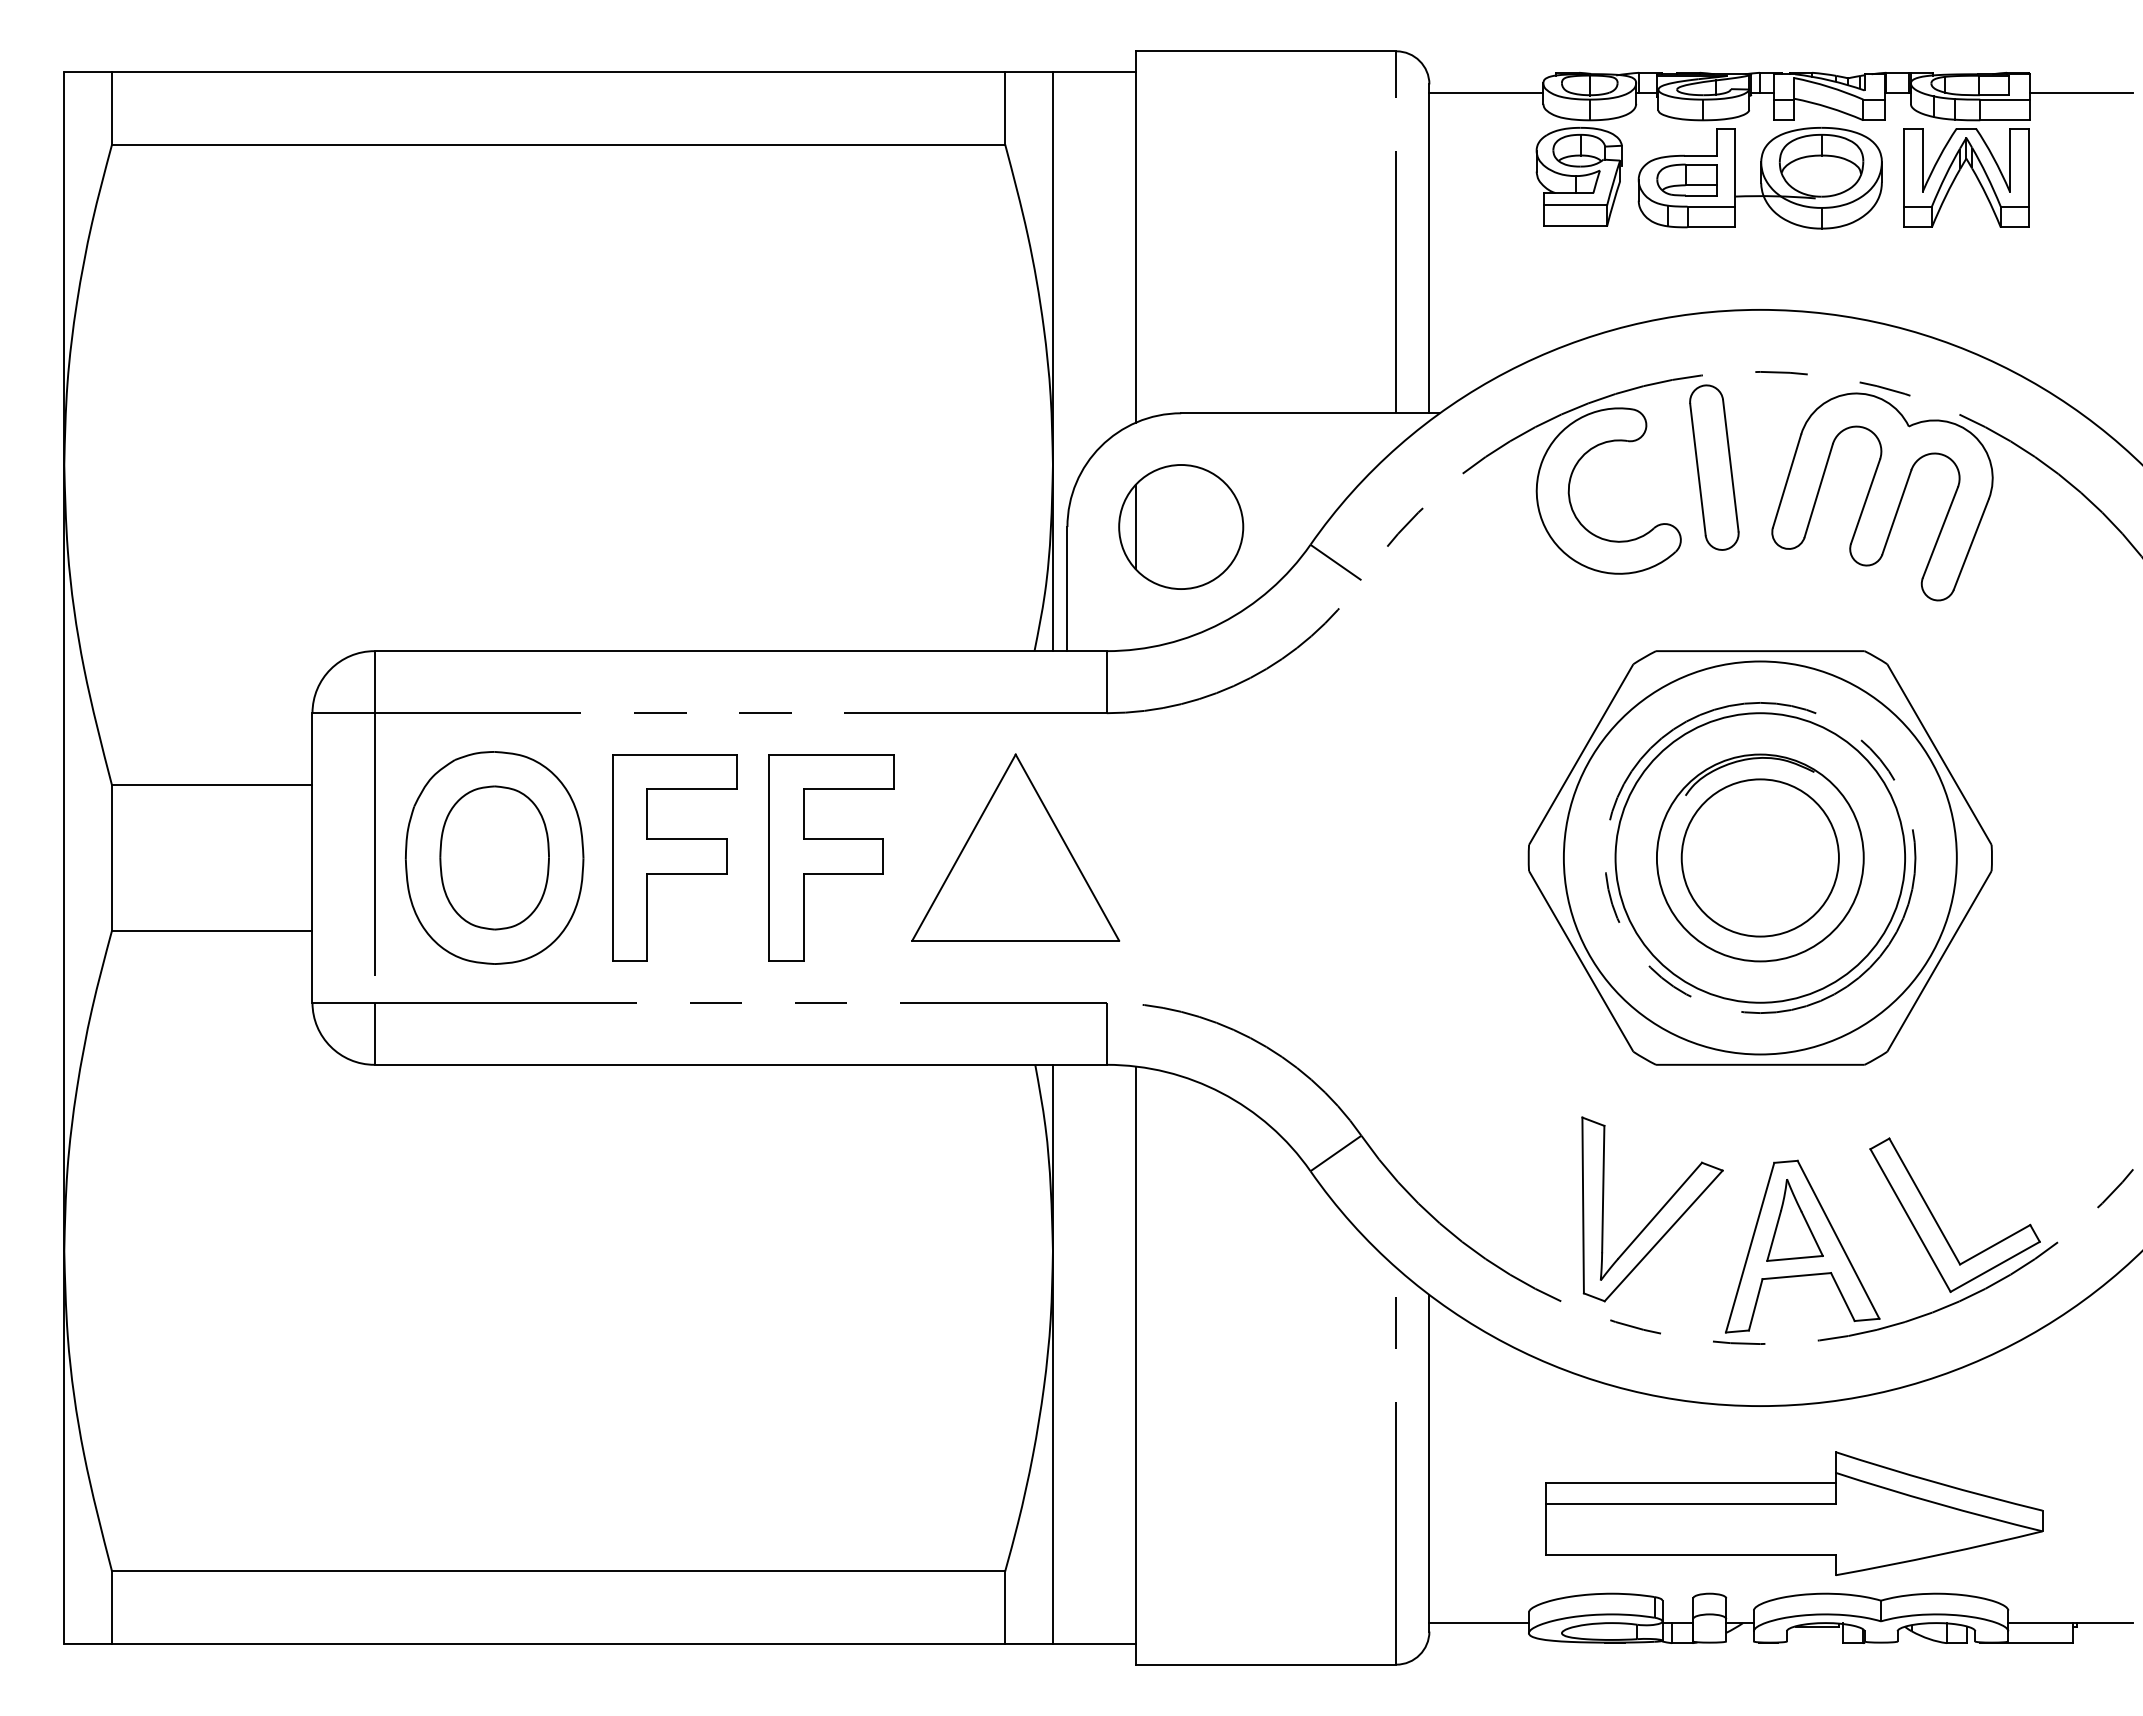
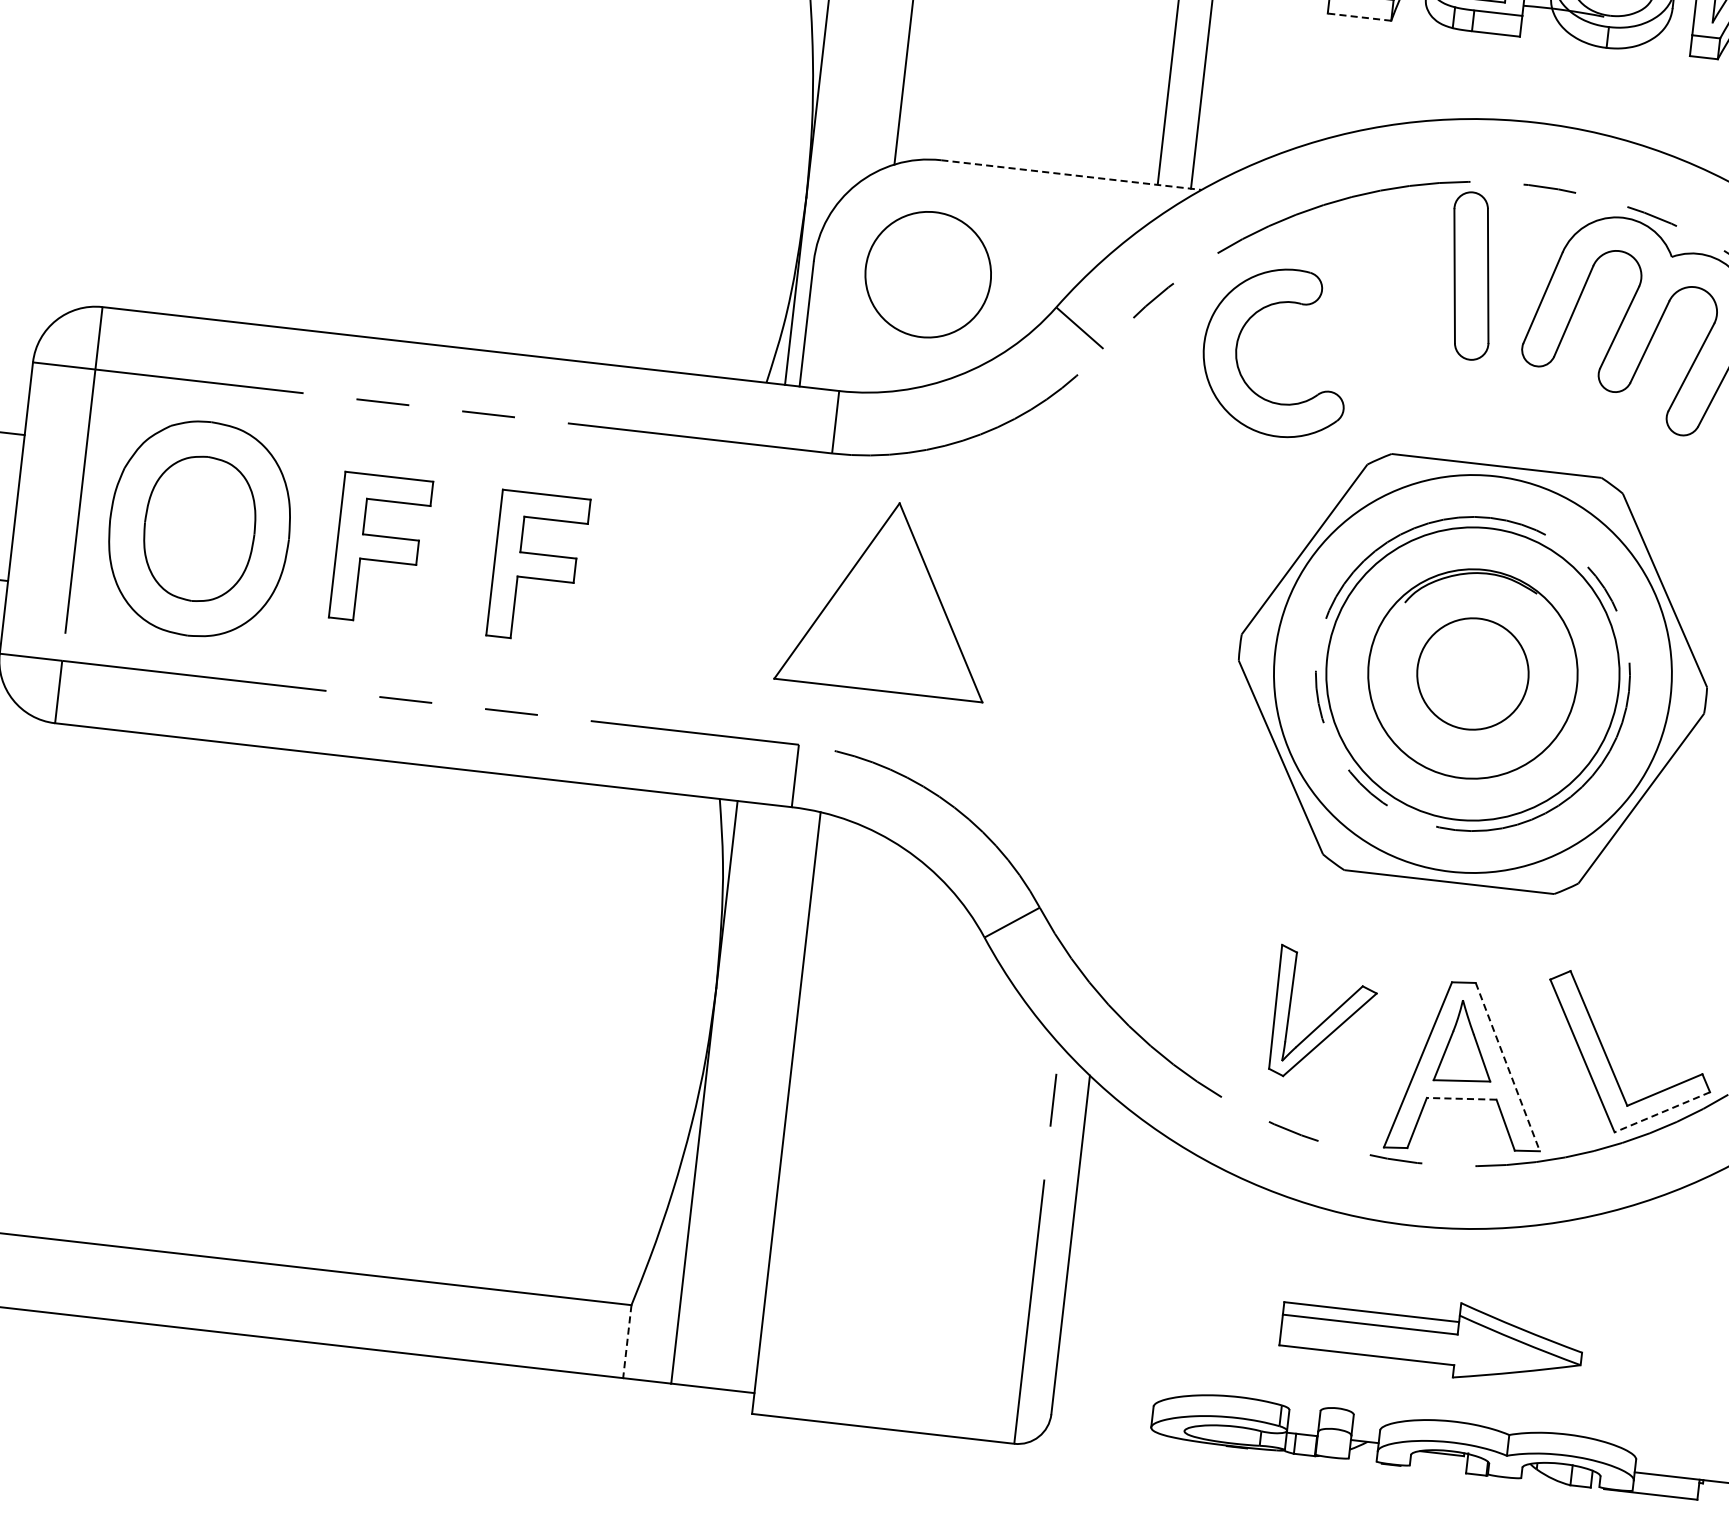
line: (1575, 226) -> (1359, 17), solid -> dashed
line: (1311, 413) -> (1072, 175), solid -> dashed
part: (1570, 484) -> (1238, 341), moved
line: (1135, 526) -> (882, 268), removed
part: (1015, 847) -> (888, 596), moved
part: (674, 857) -> (380, 549), size x0.7
part: (831, 857) -> (538, 567), size x0.7
circle: (1759, 857) -> (1472, 673), size x0.7
part: (1652, 1209) -> (1324, 1015), size x0.7
line: (1838, 1239) -> (1507, 1066), solid -> dashed
line: (1994, 1267) -> (1661, 1112), solid -> dashed
line: (1796, 1276) -> (1461, 1099), solid -> dashed
part: (1794, 1513) -> (1432, 1337), size x0.6
line: (1005, 1608) -> (627, 1342), solid -> dashed
line: (1478, 1623) -> (1101, 1411), removed

